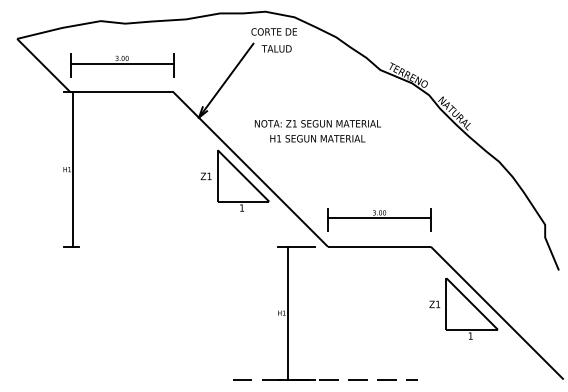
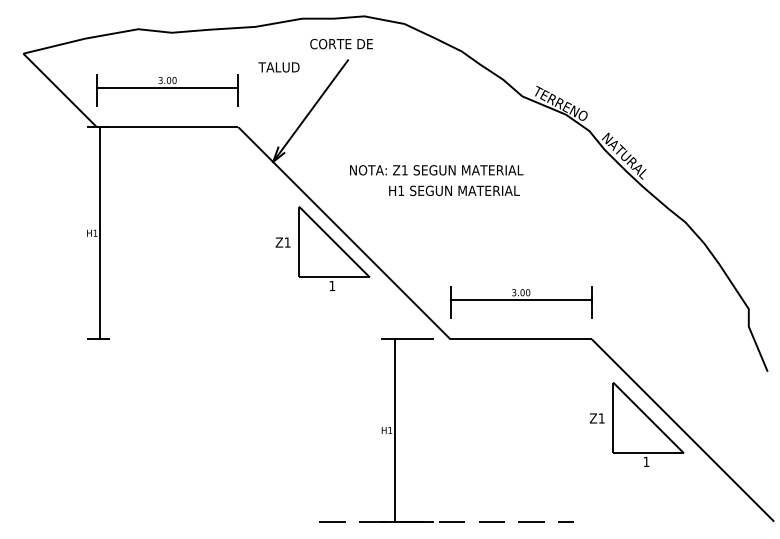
text: (274, 31) -> (341, 43), moved
text: (276, 48) -> (278, 67), moved
text: (317, 138) -> (454, 190), moved

